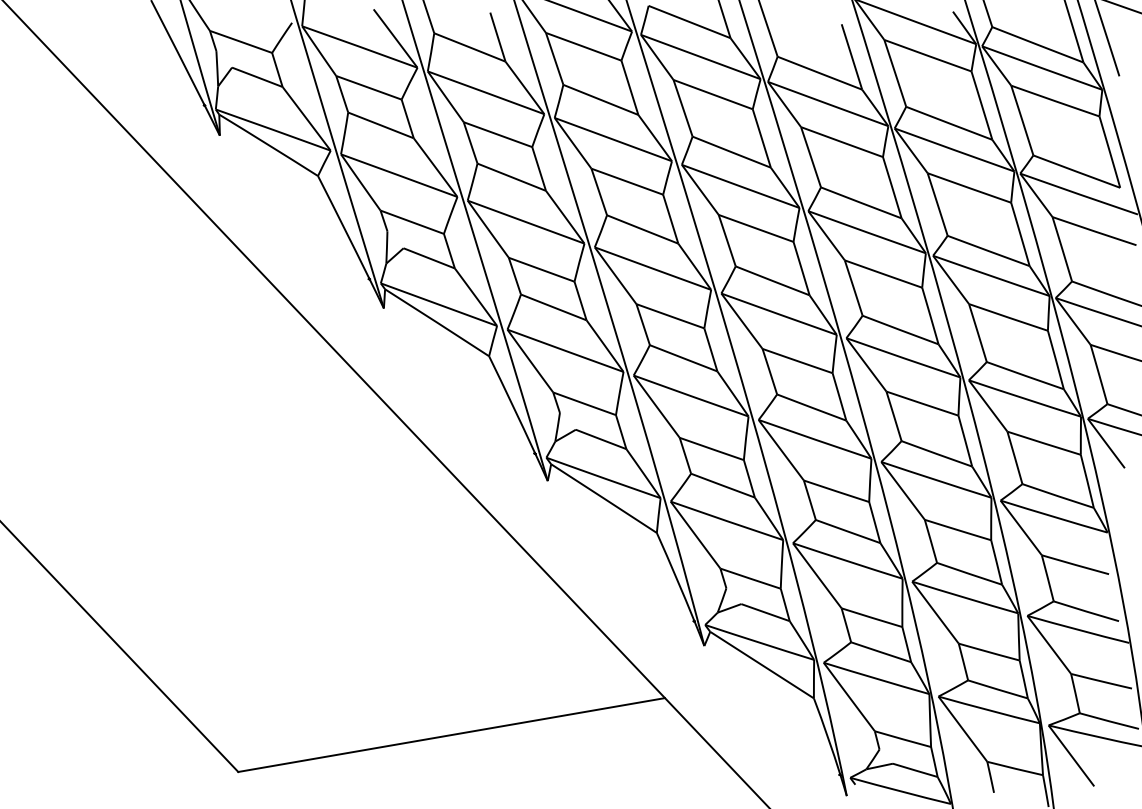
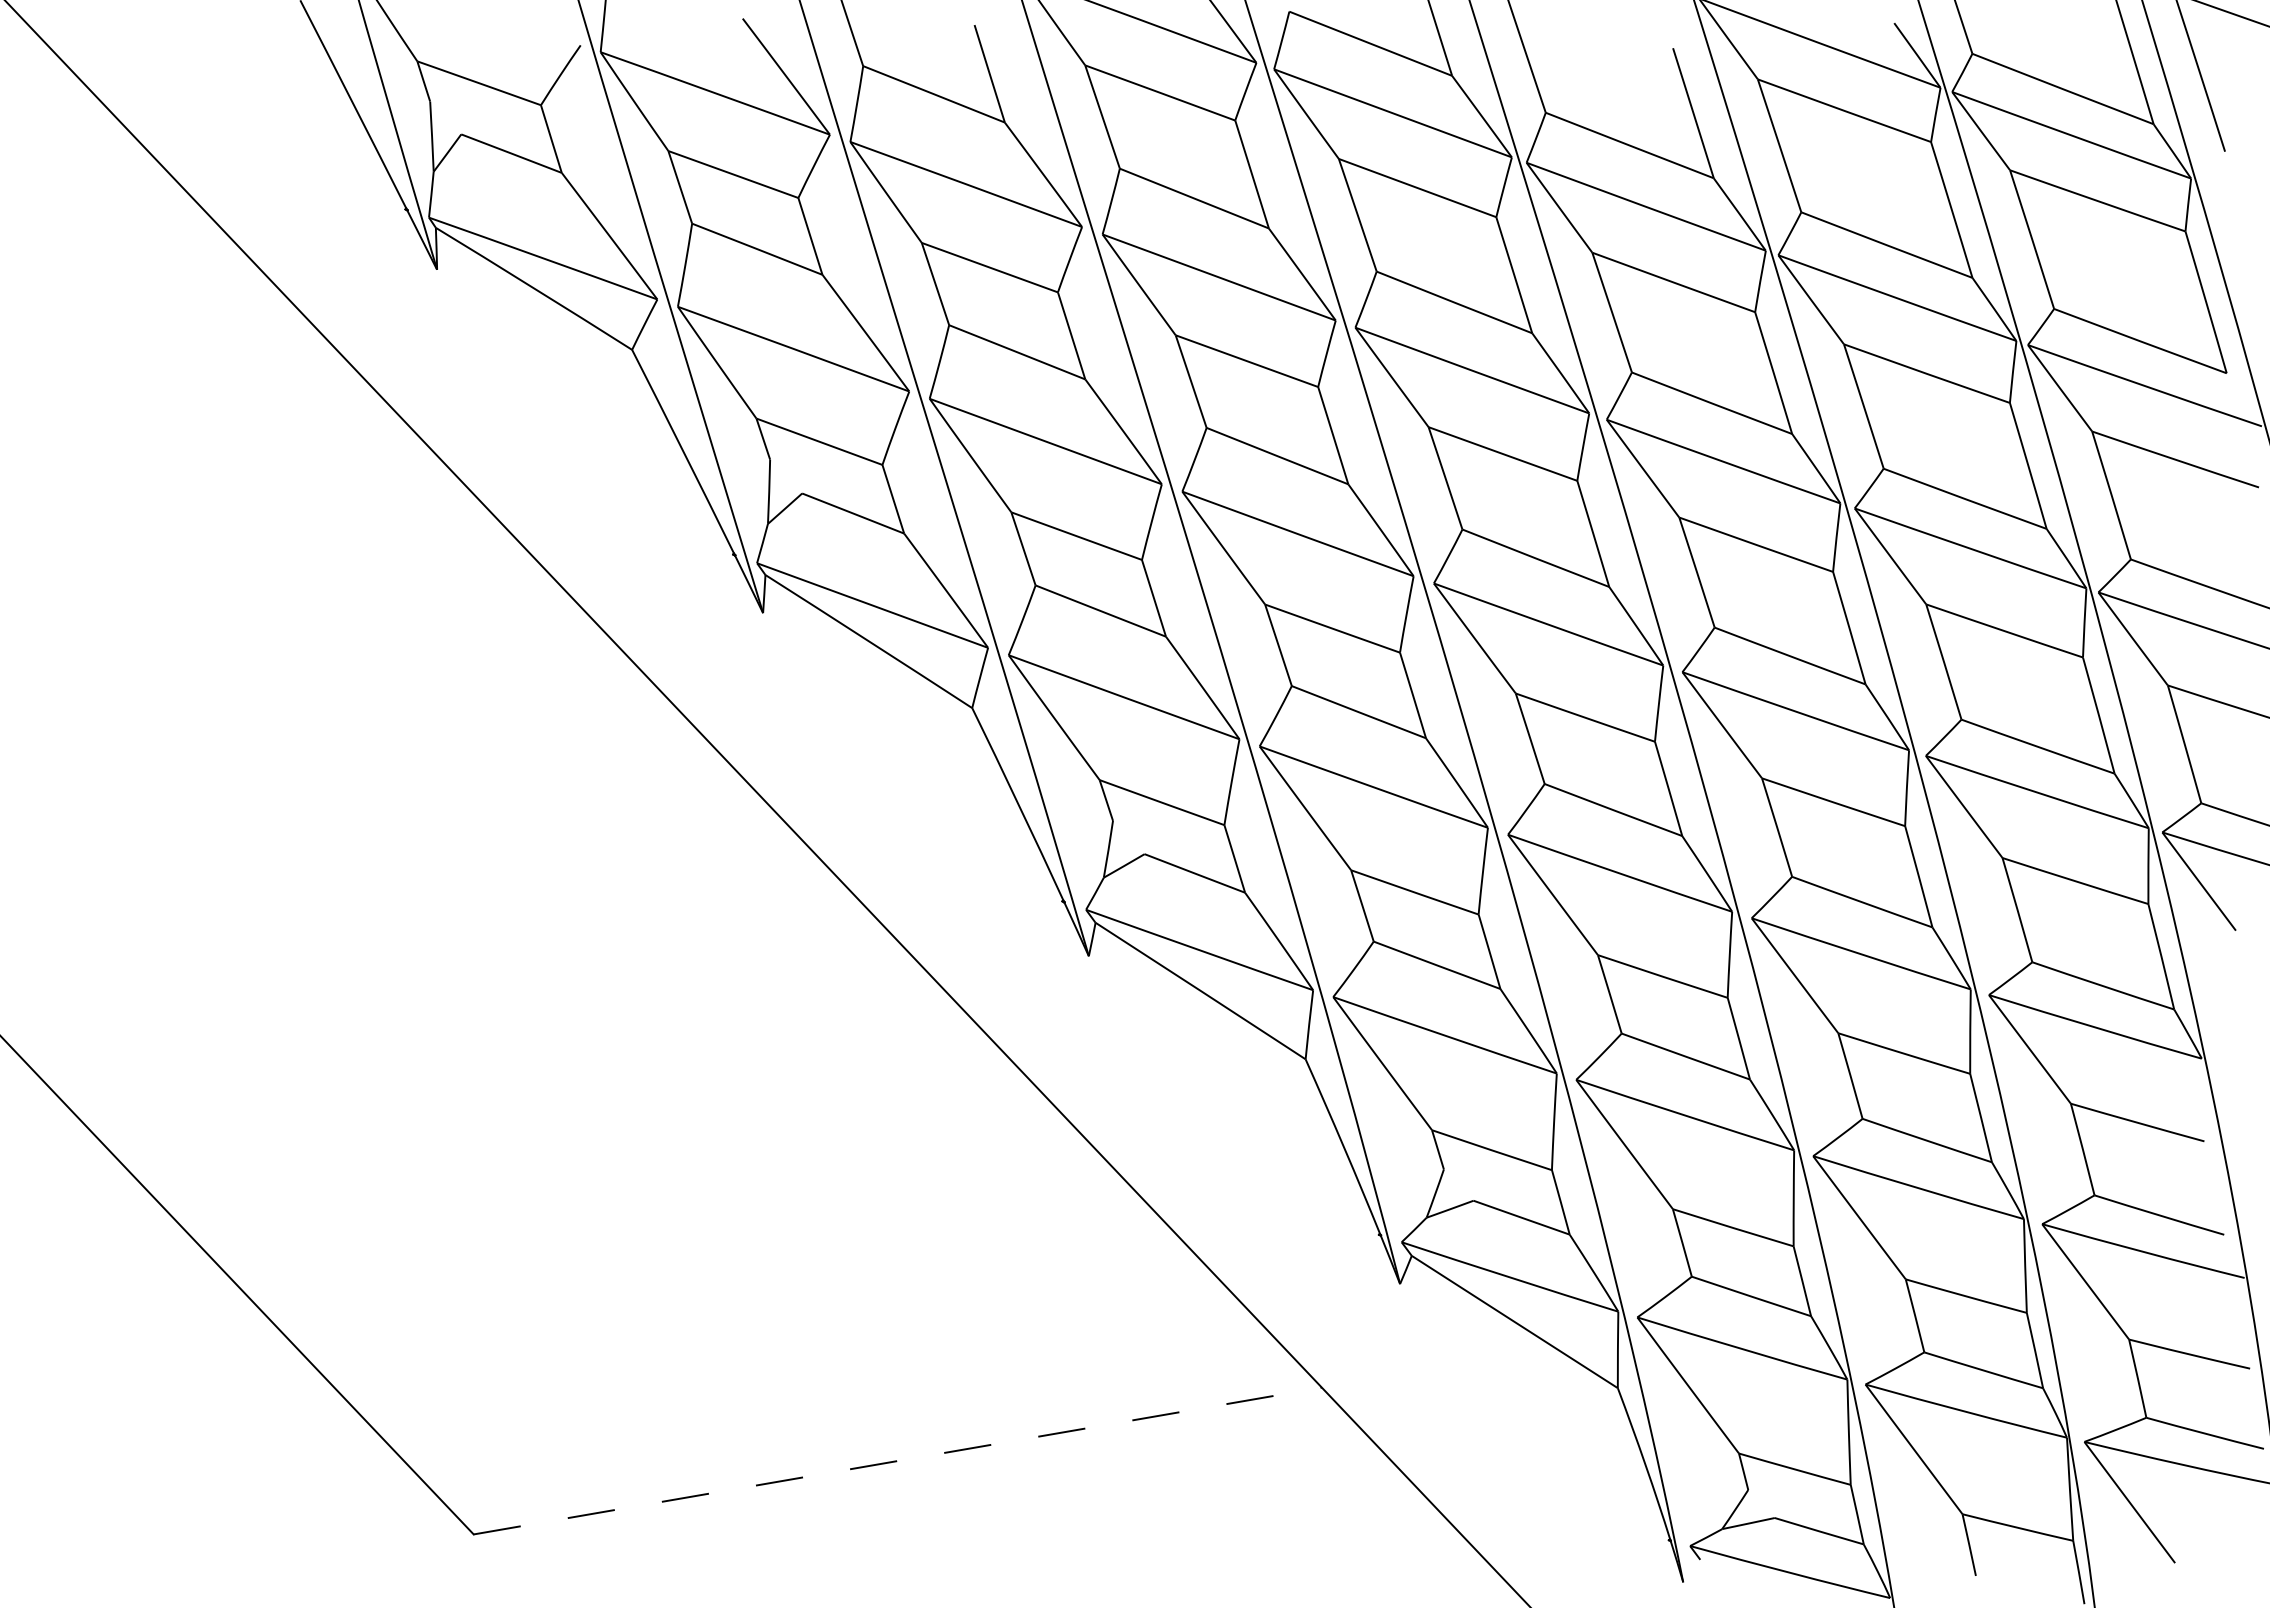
line: (451, 735) -> (897, 1461), solid -> dashed

